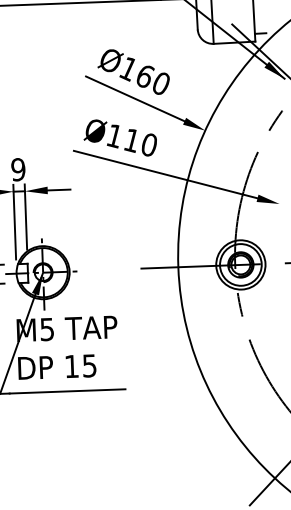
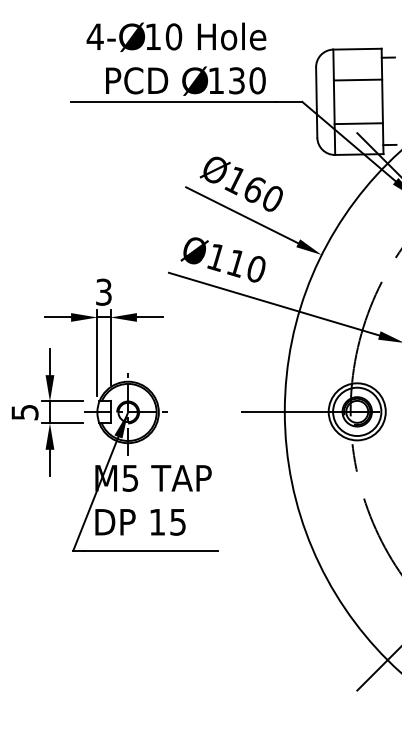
line: (232, 15) -> (358, 123), added
text: (18, 169) -> (103, 291), 9 -> 3

